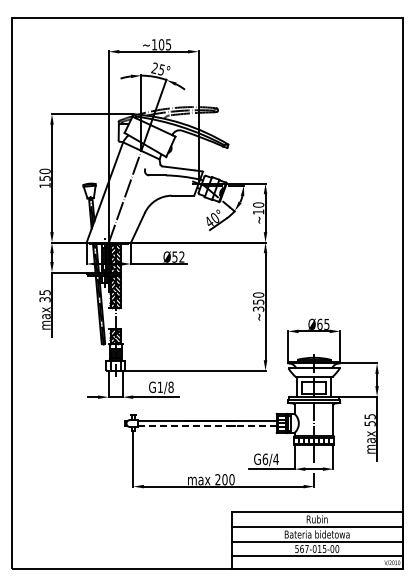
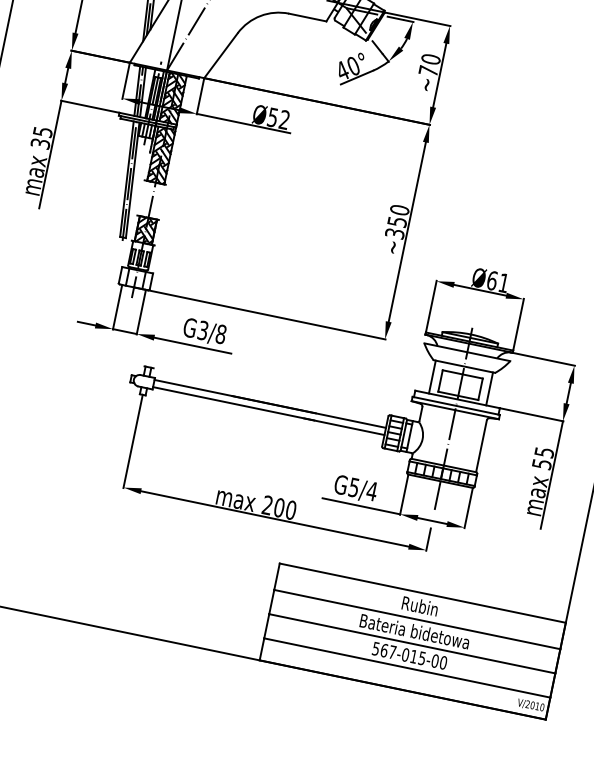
text: (258, 211) -> (428, 70), ~10 -> ~70
text: (326, 324) -> (503, 283), Ø65 -> Ø61
text: (159, 387) -> (201, 330), G1/8 -> G3/8
line: (206, 425) -> (267, 410), dashed -> solid
text: (265, 458) -> (354, 486), G6/4 -> G5/4

